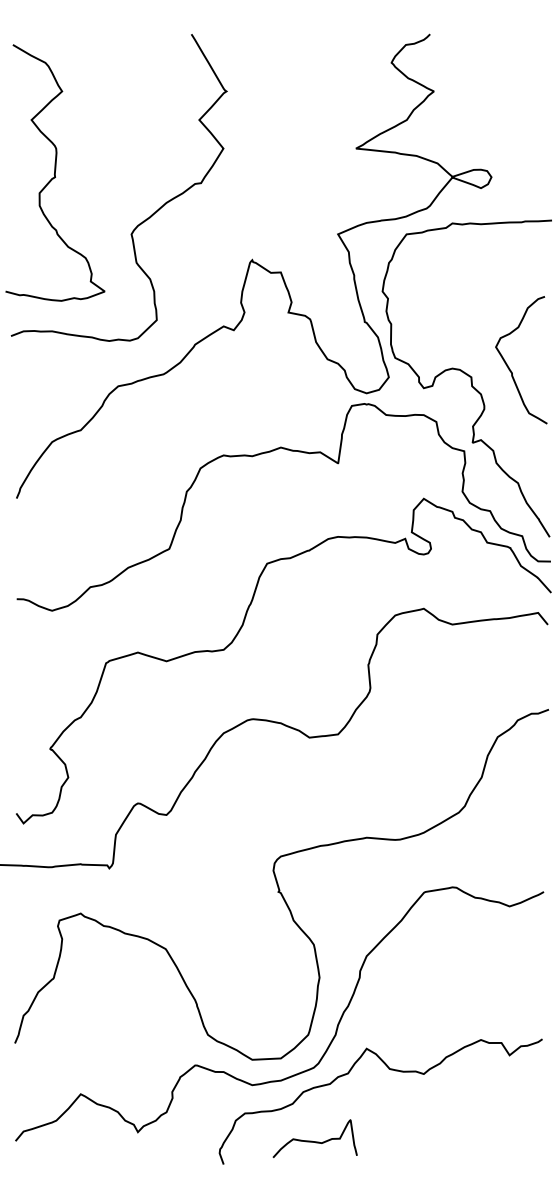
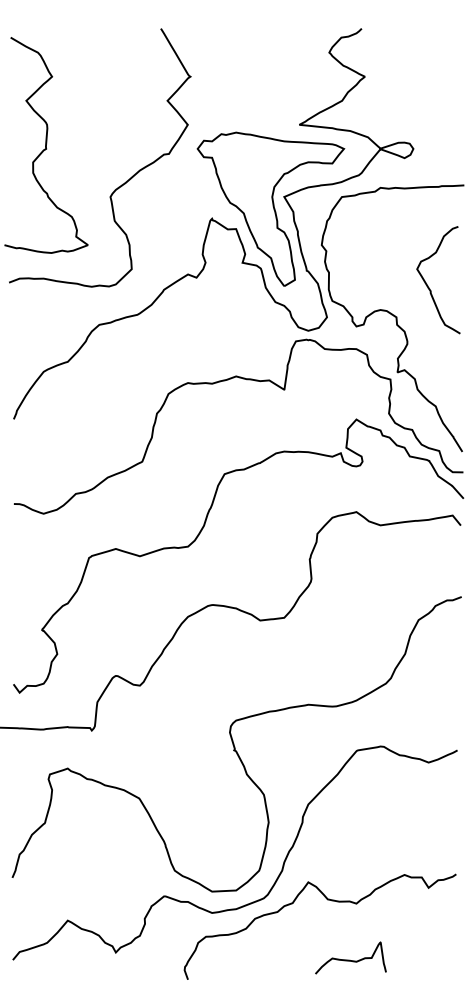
part: (322, 248) -> (271, 208), added
curve: (509, 367) -> (428, 286), moved
curve: (312, 1140) -> (348, 959), moved

